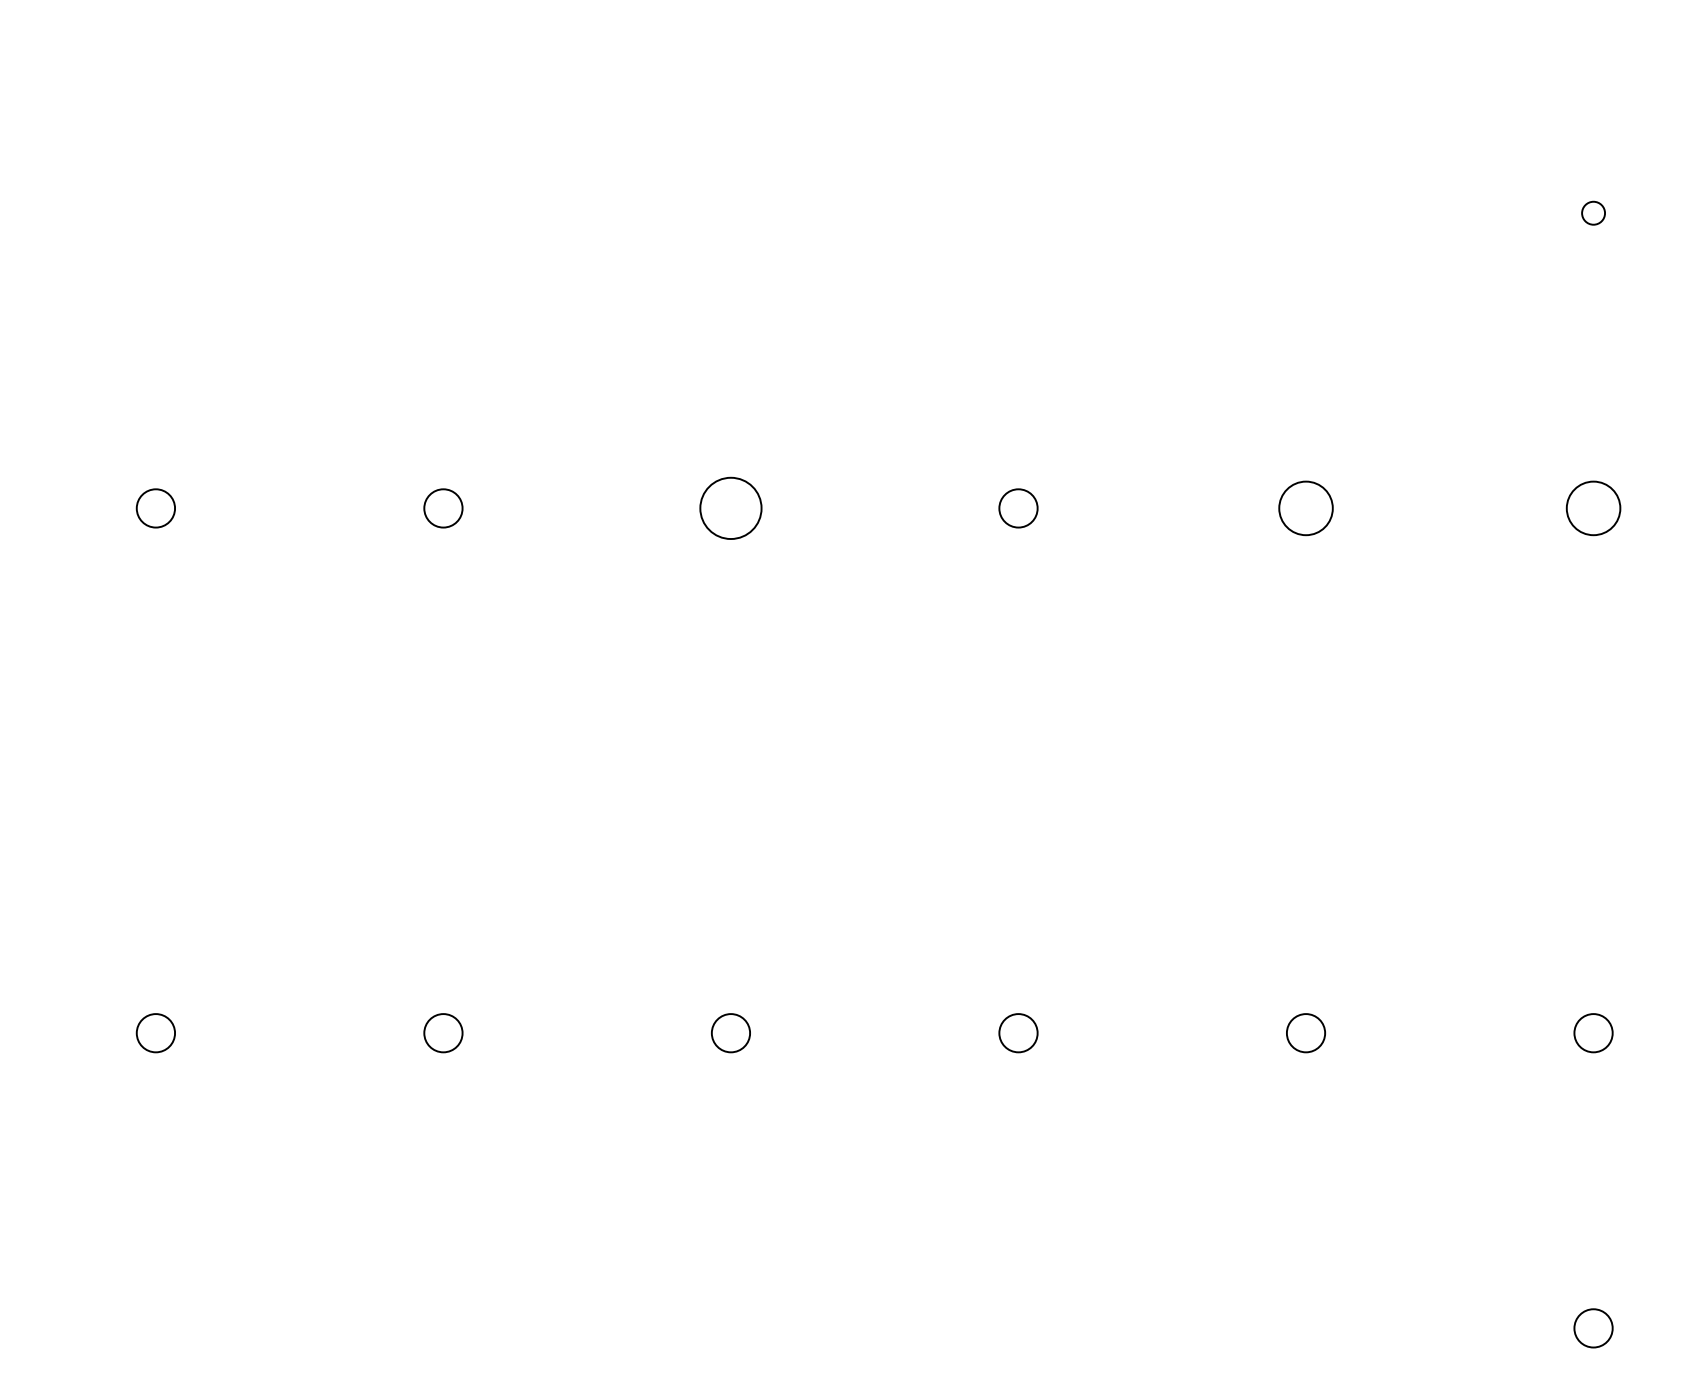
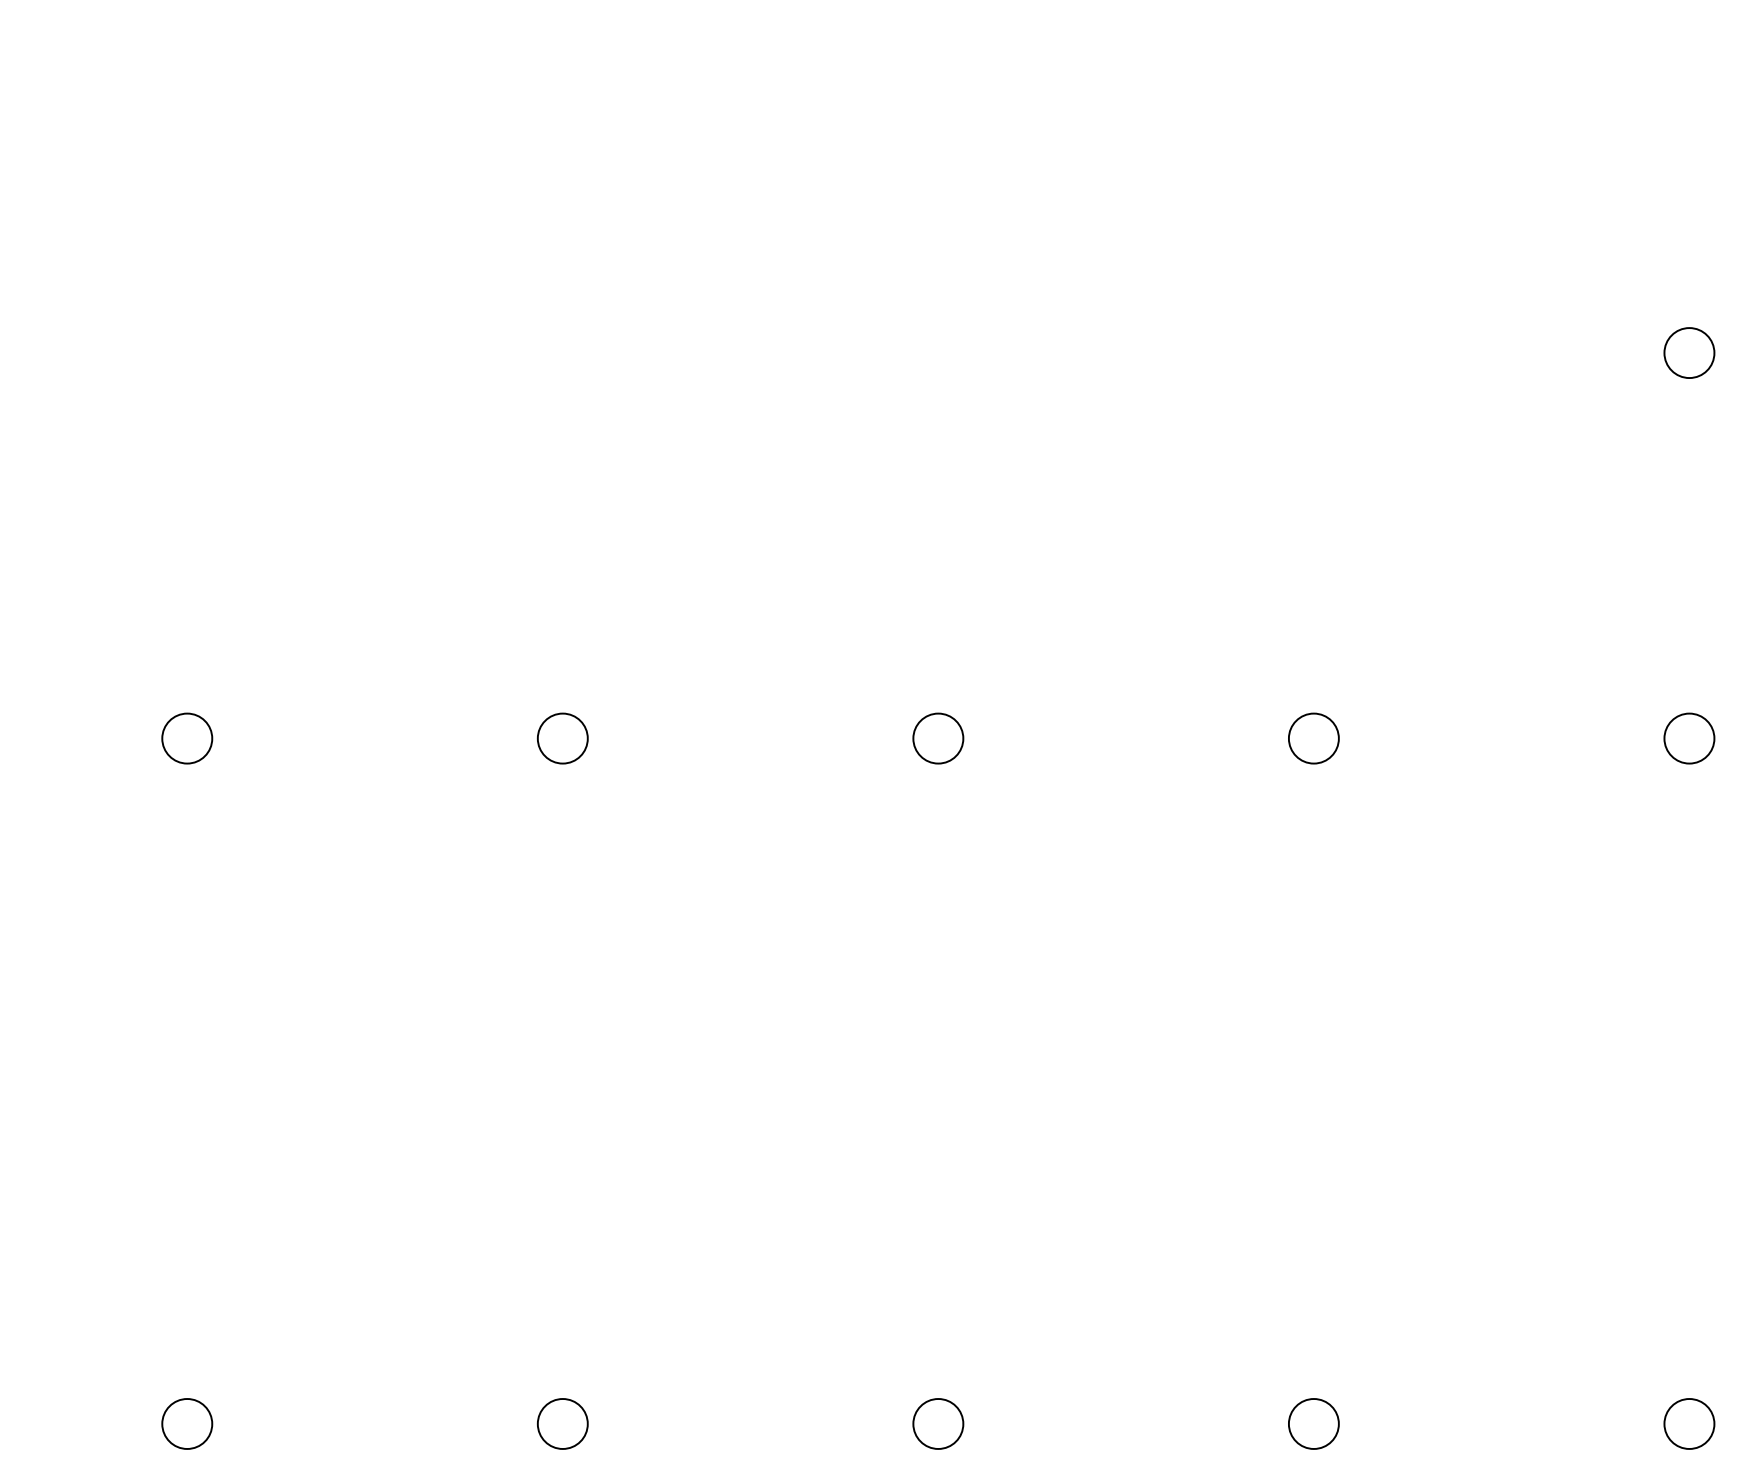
circle: (1593, 213) -> (1689, 353), size x1.67
circle: (730, 508) -> (562, 738), size x0.62
circle: (1305, 508) -> (1313, 738), size x0.71
circle: (1593, 508) -> (1689, 738), size x0.71

